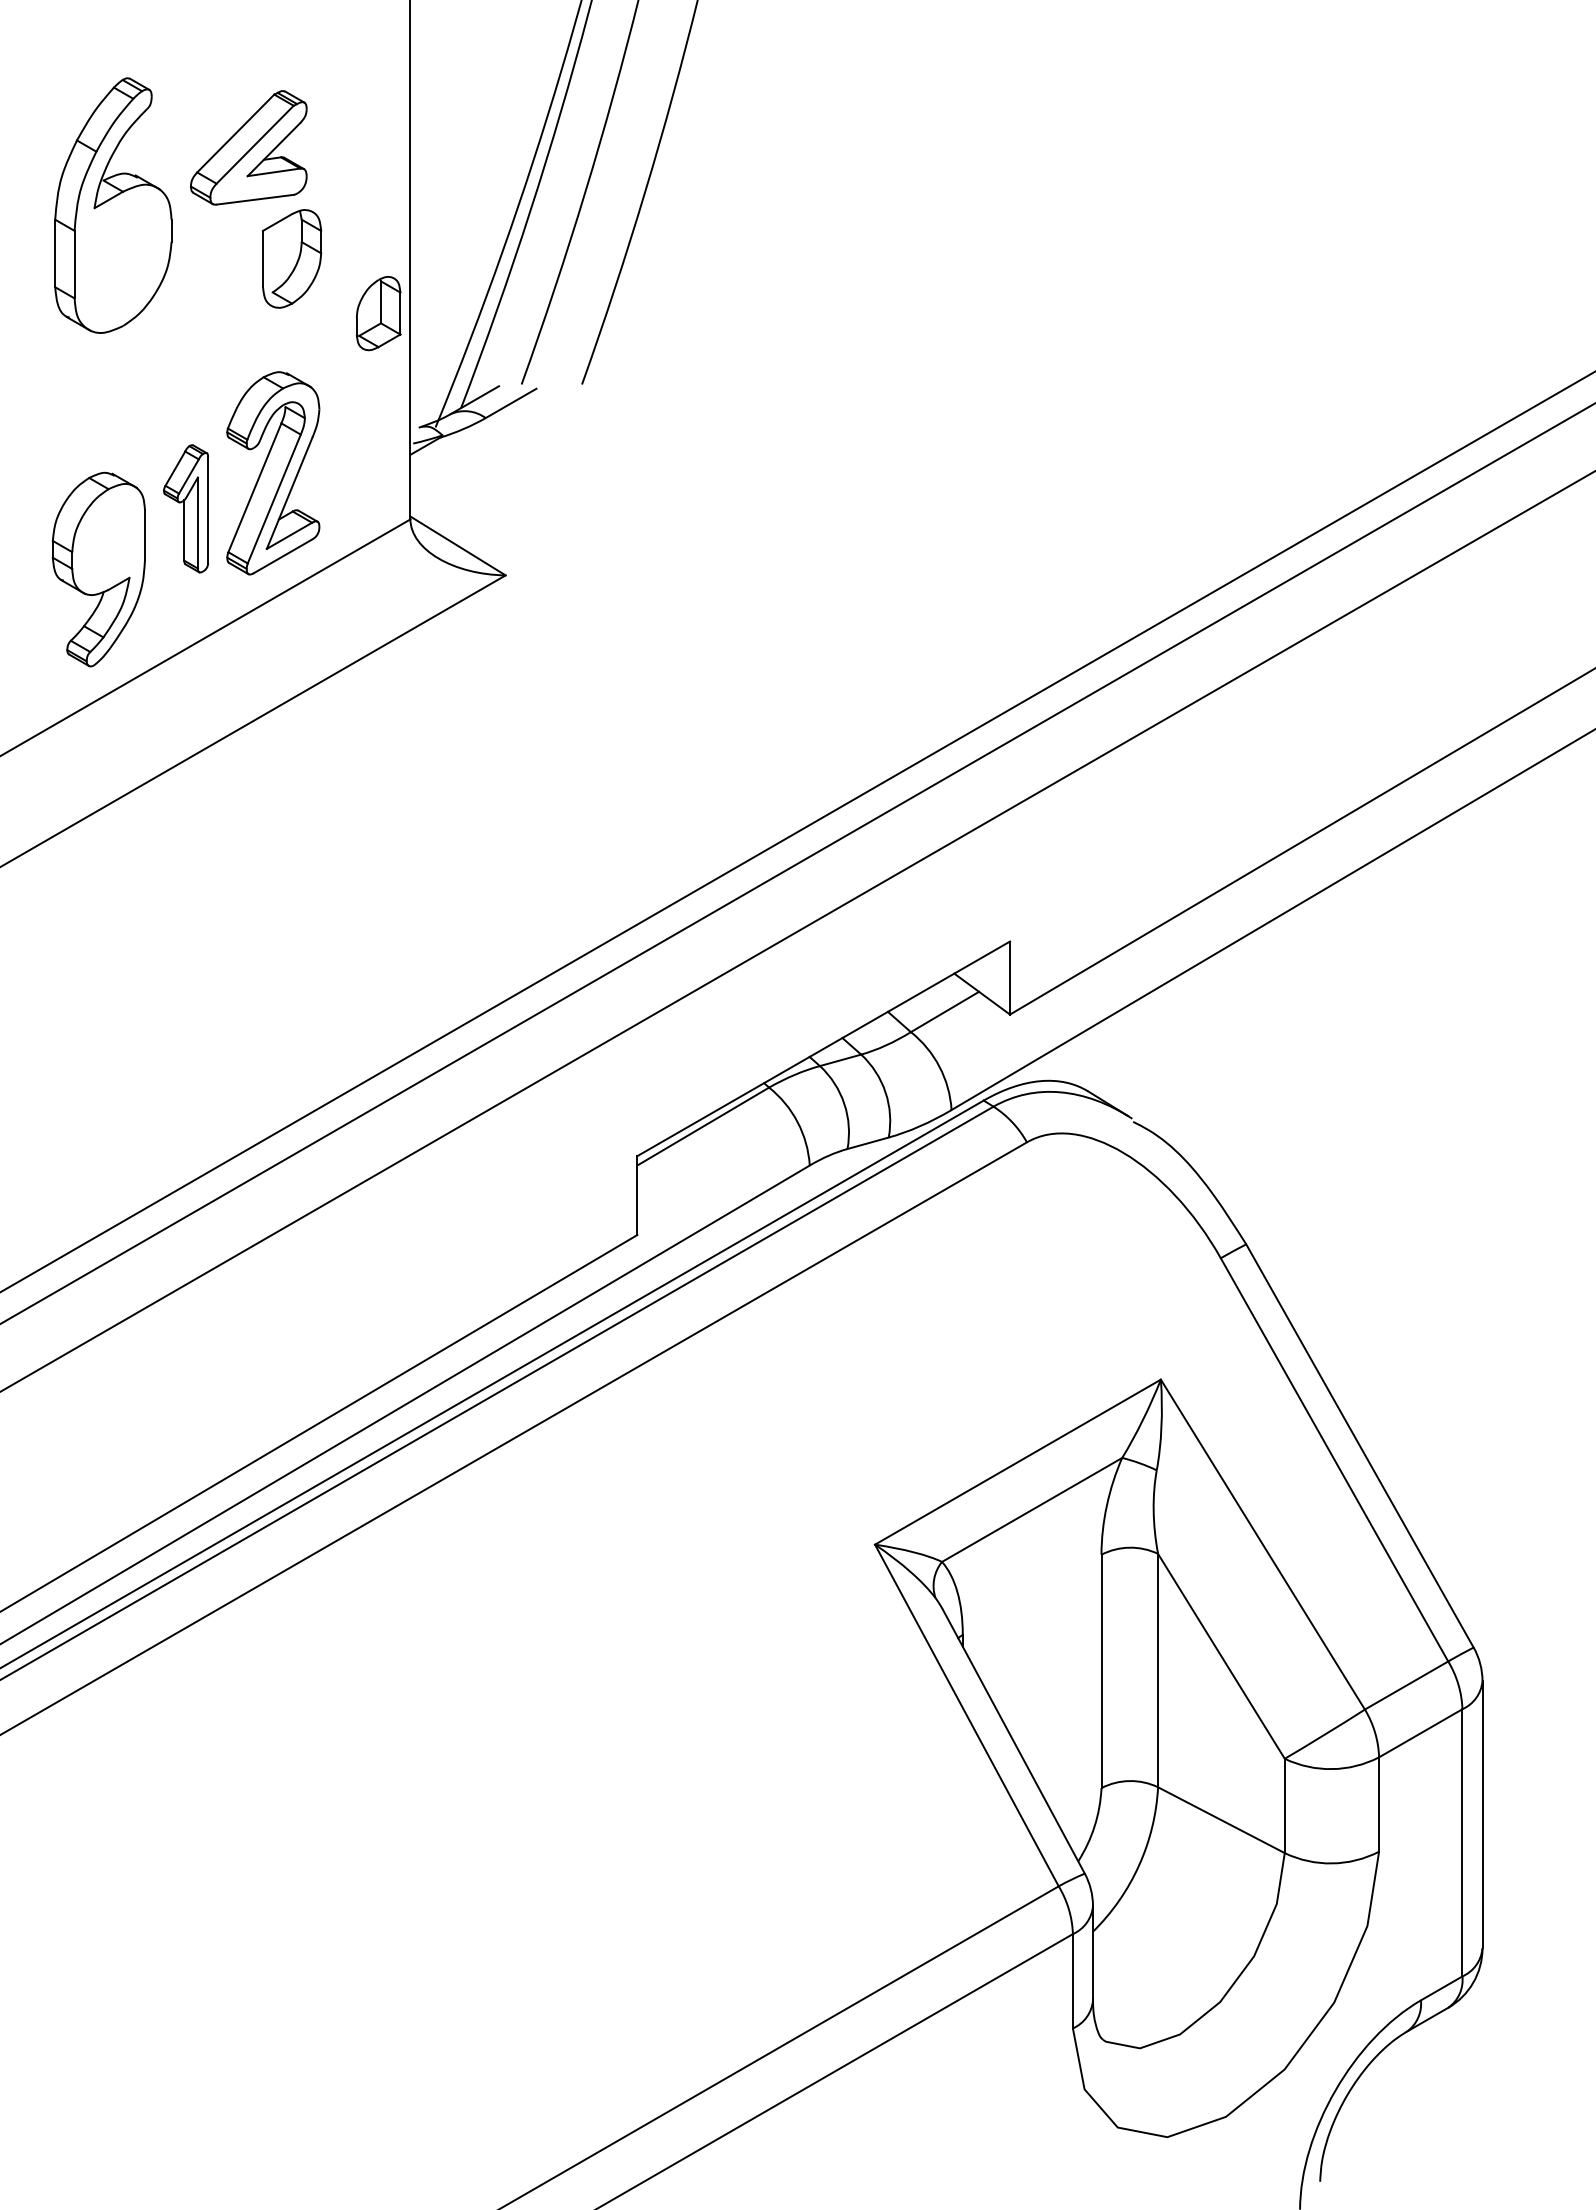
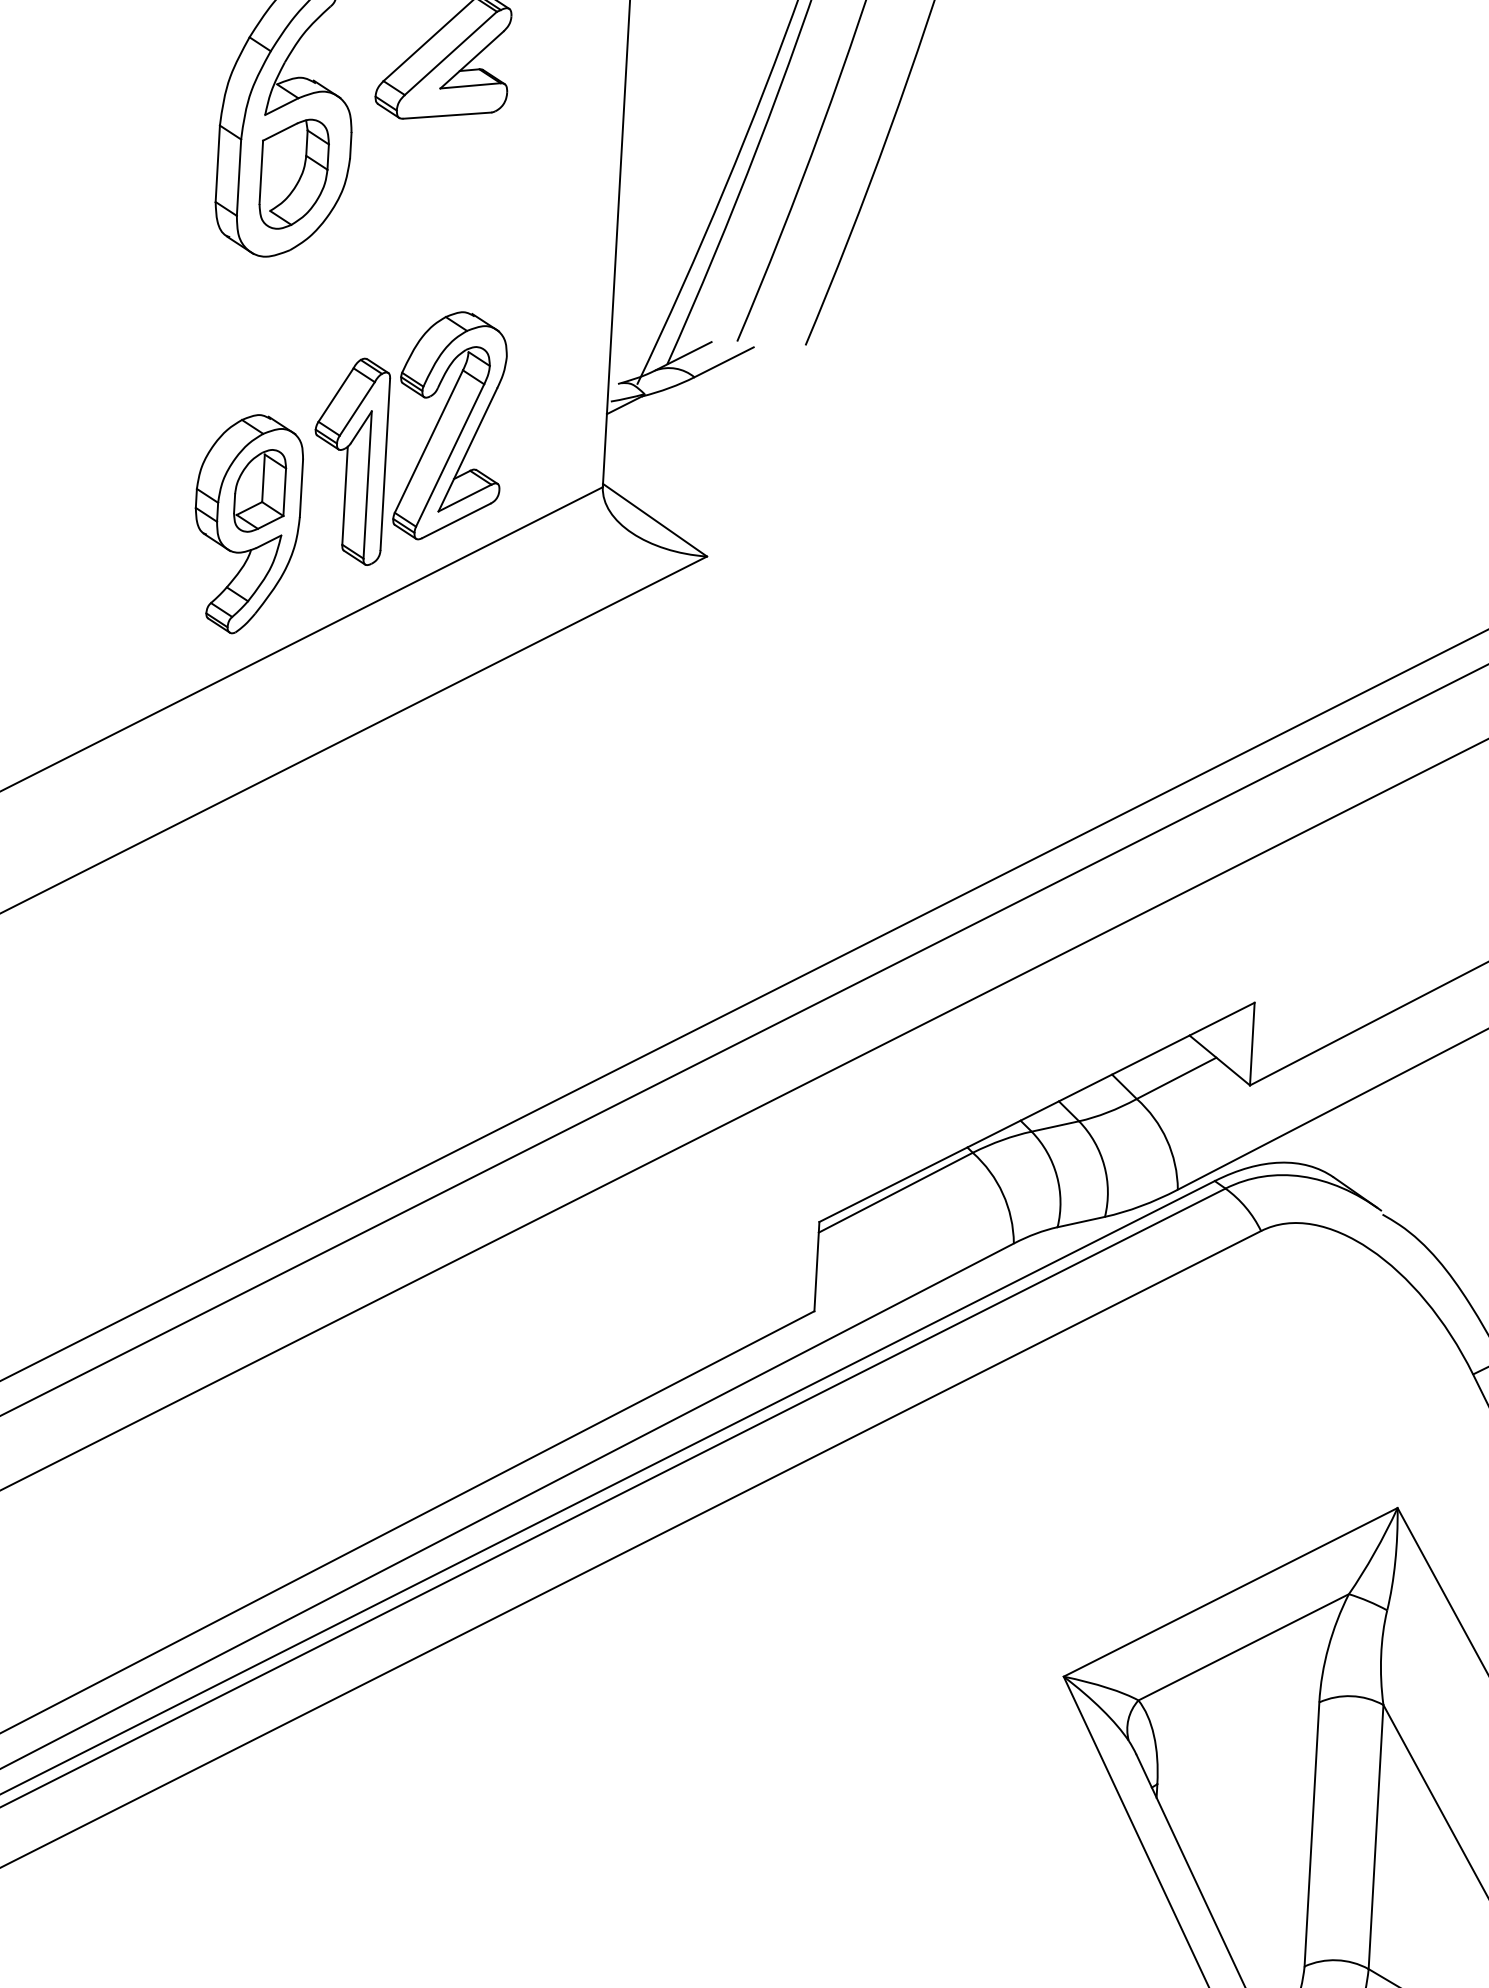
part: (292, 258) -> (294, 173), moved
part: (378, 313) -> (259, 490), moved
part: (185, 508) -> (349, 460), size x1.43

